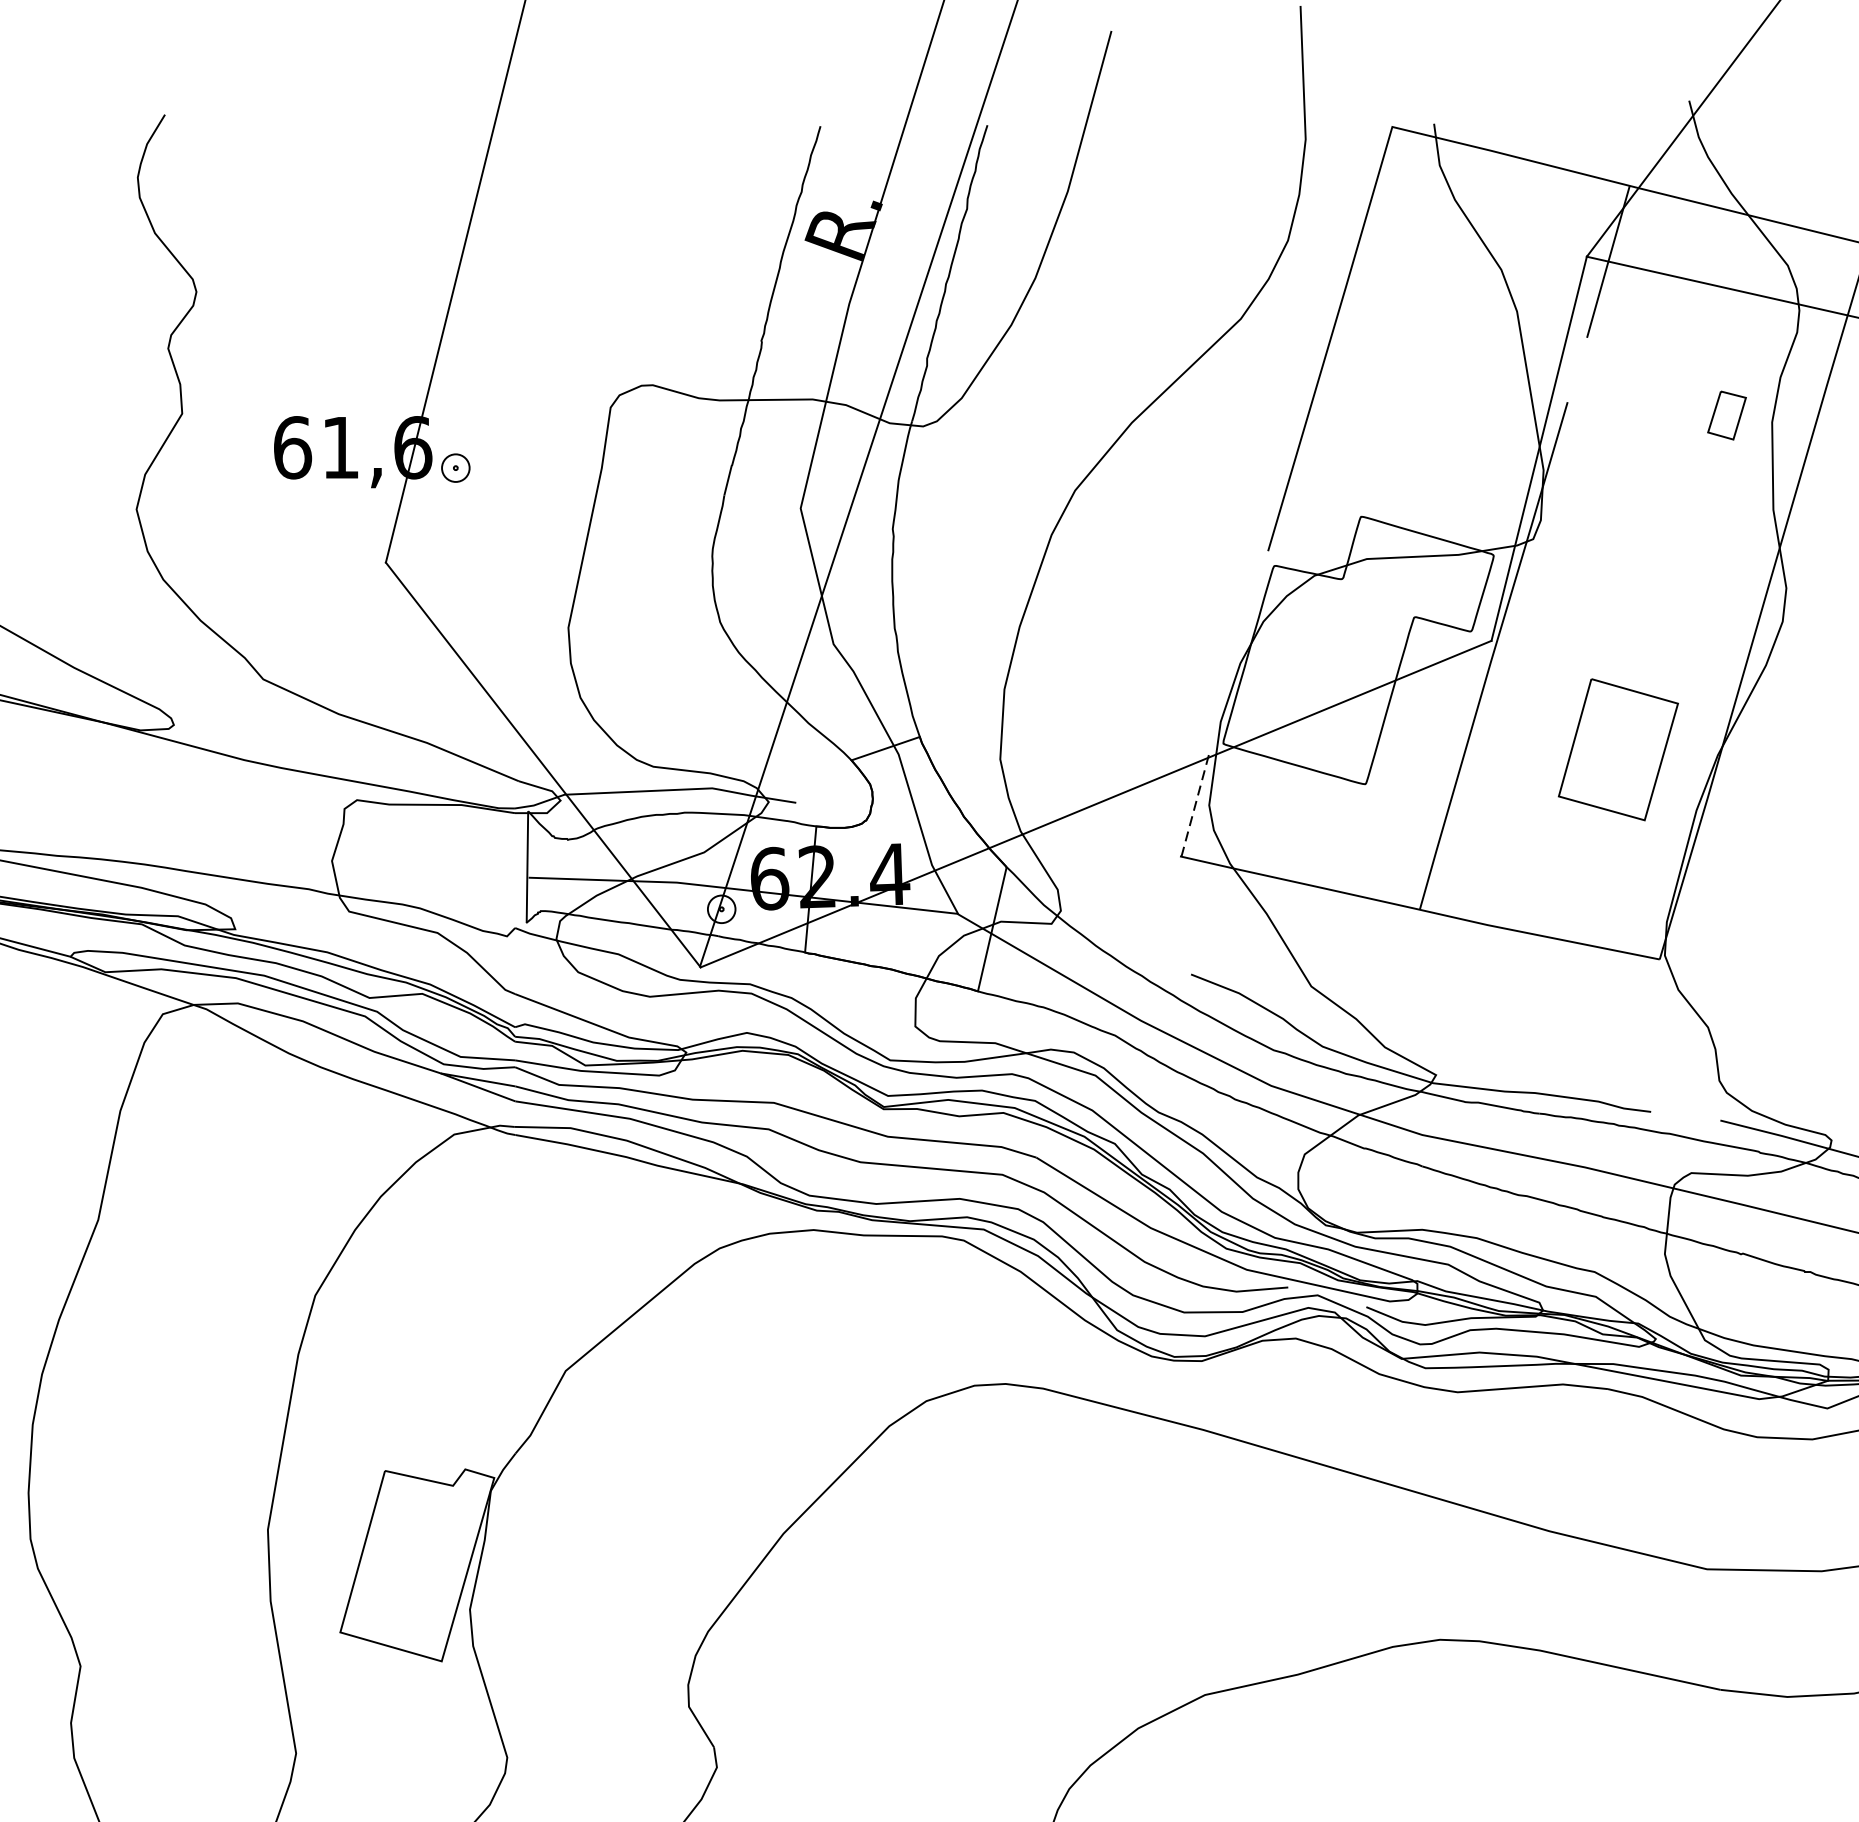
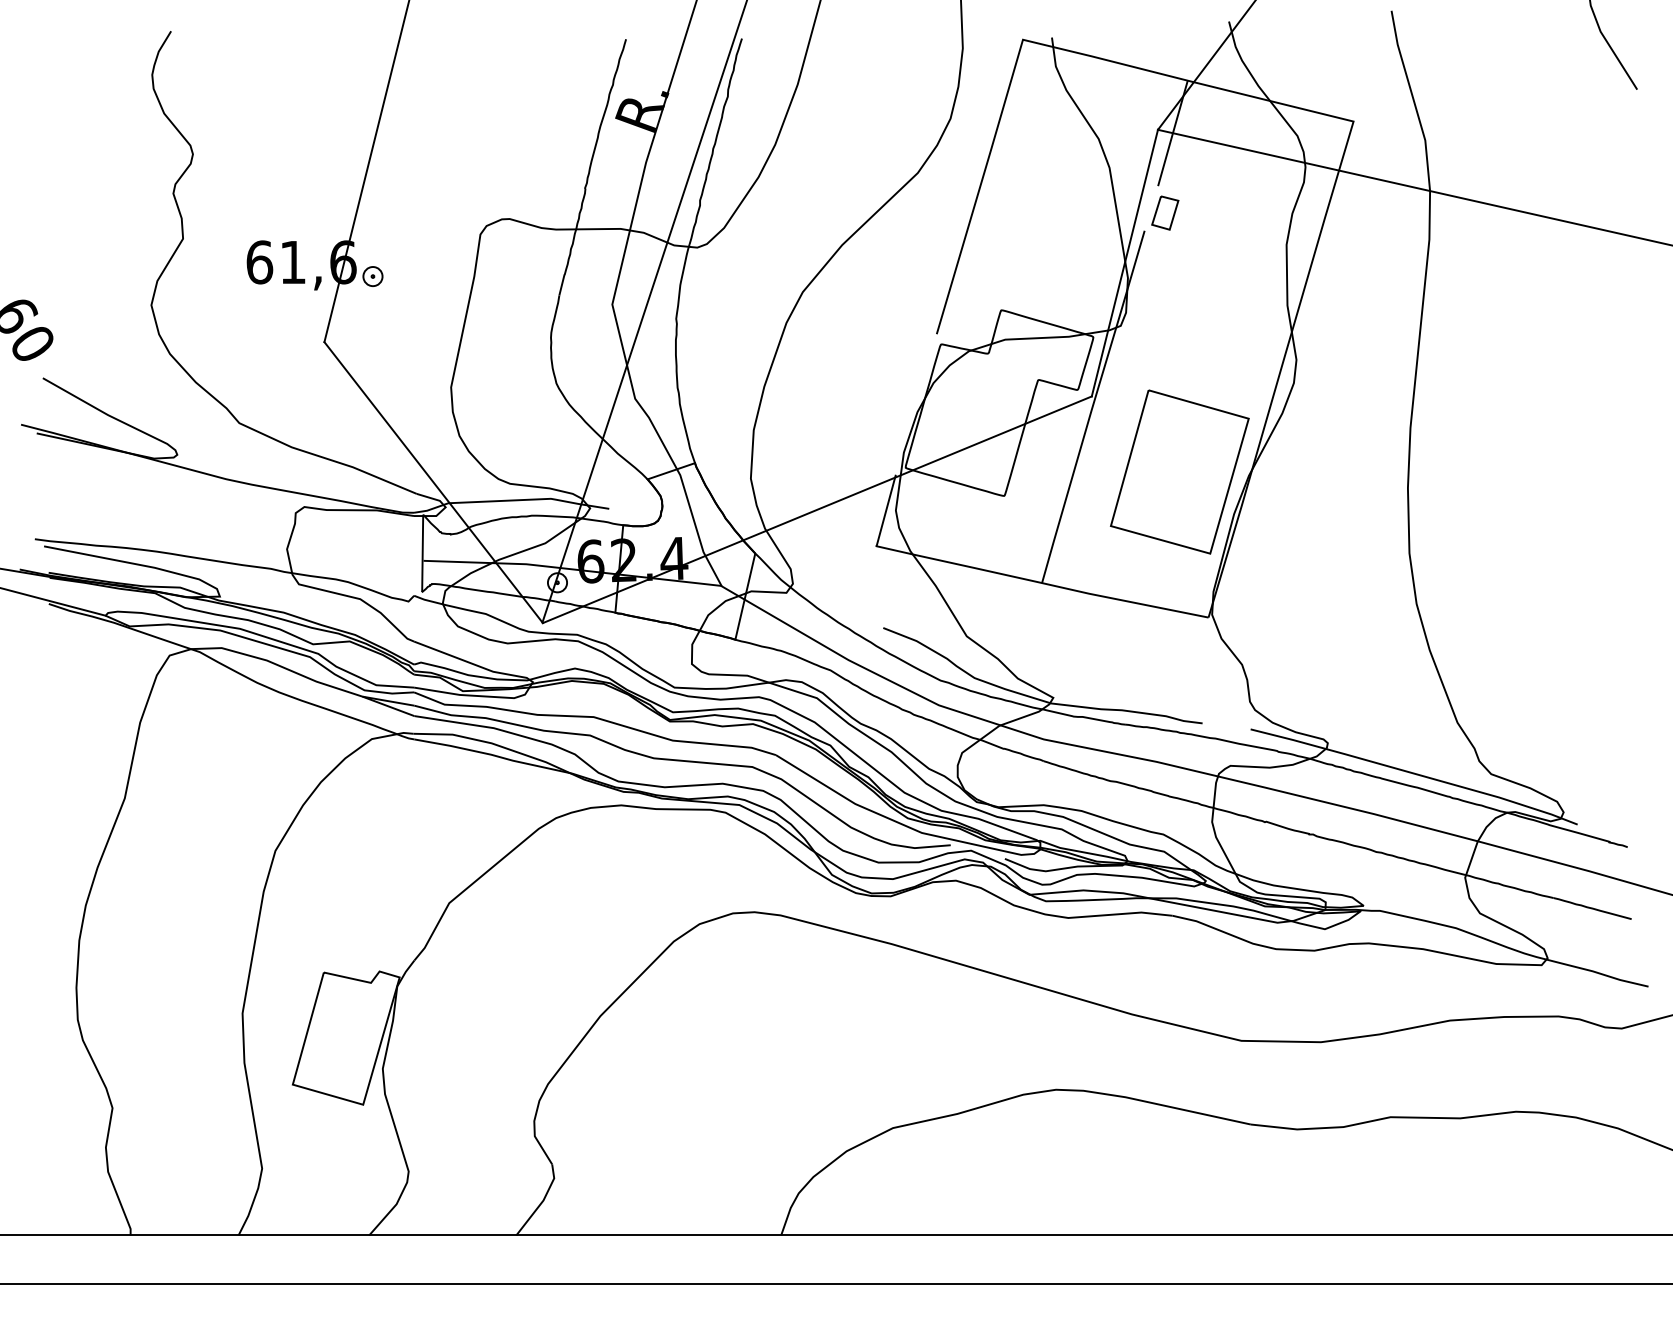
part: (1727, 414) -> (1165, 212), moved
part: (1617, 748) -> (1179, 471), size x1.67
line: (1195, 805) -> (886, 510), dashed -> solid

